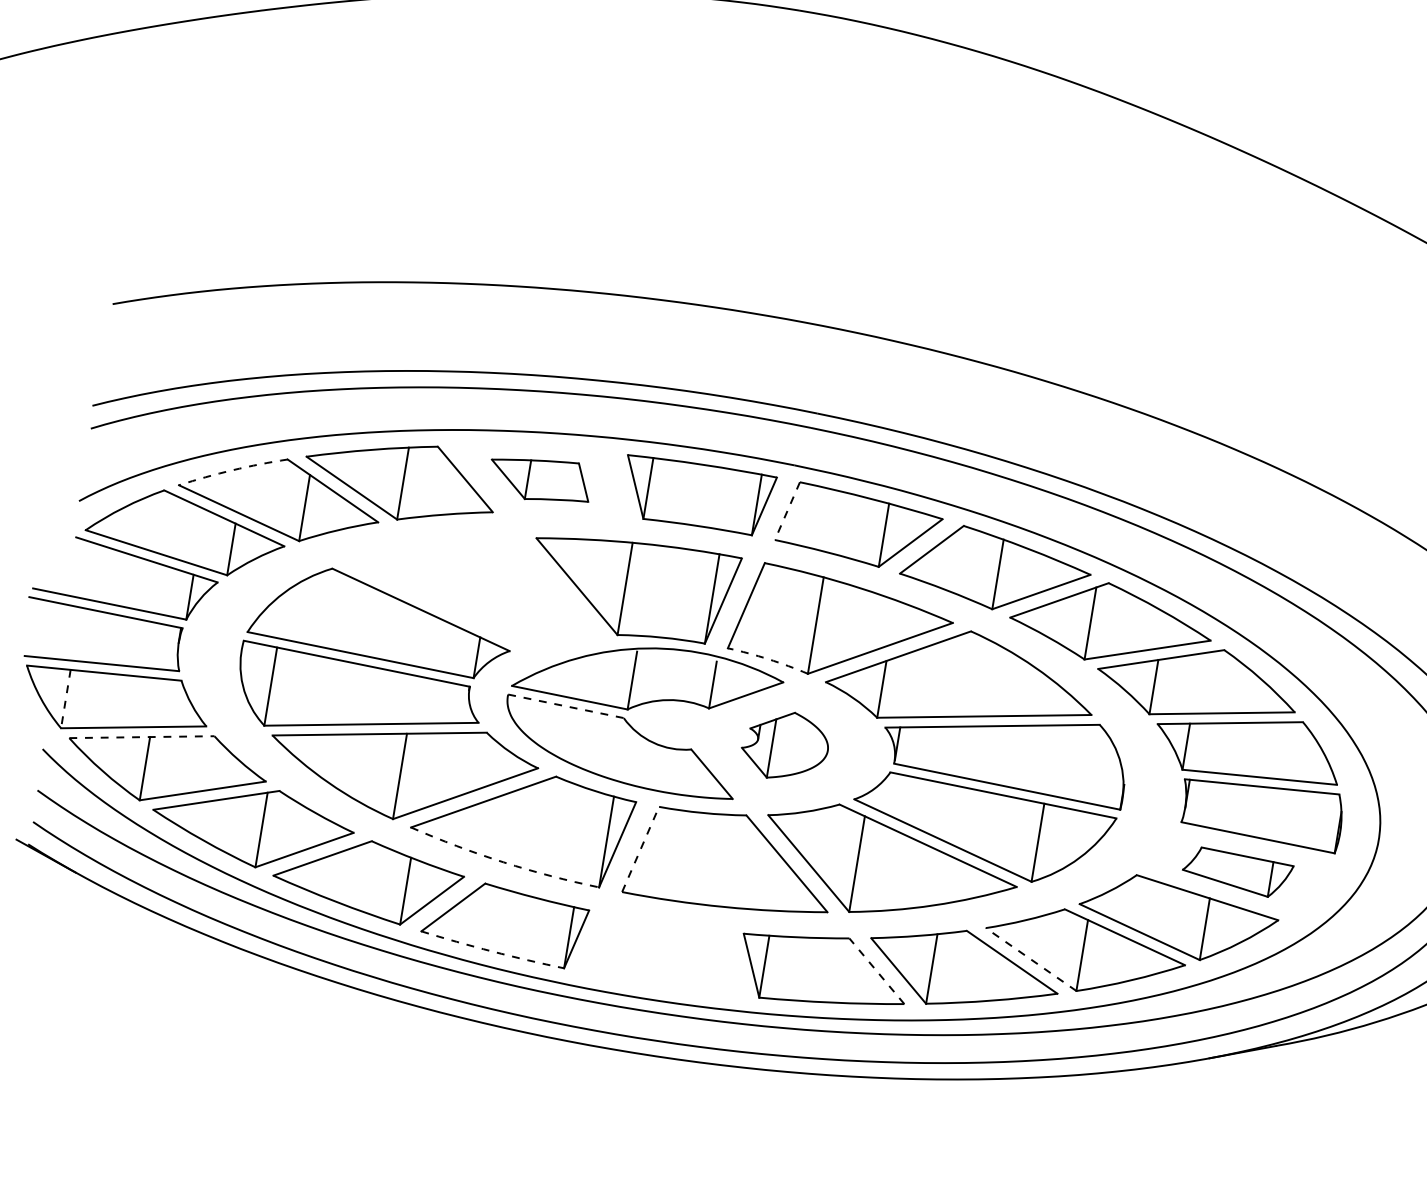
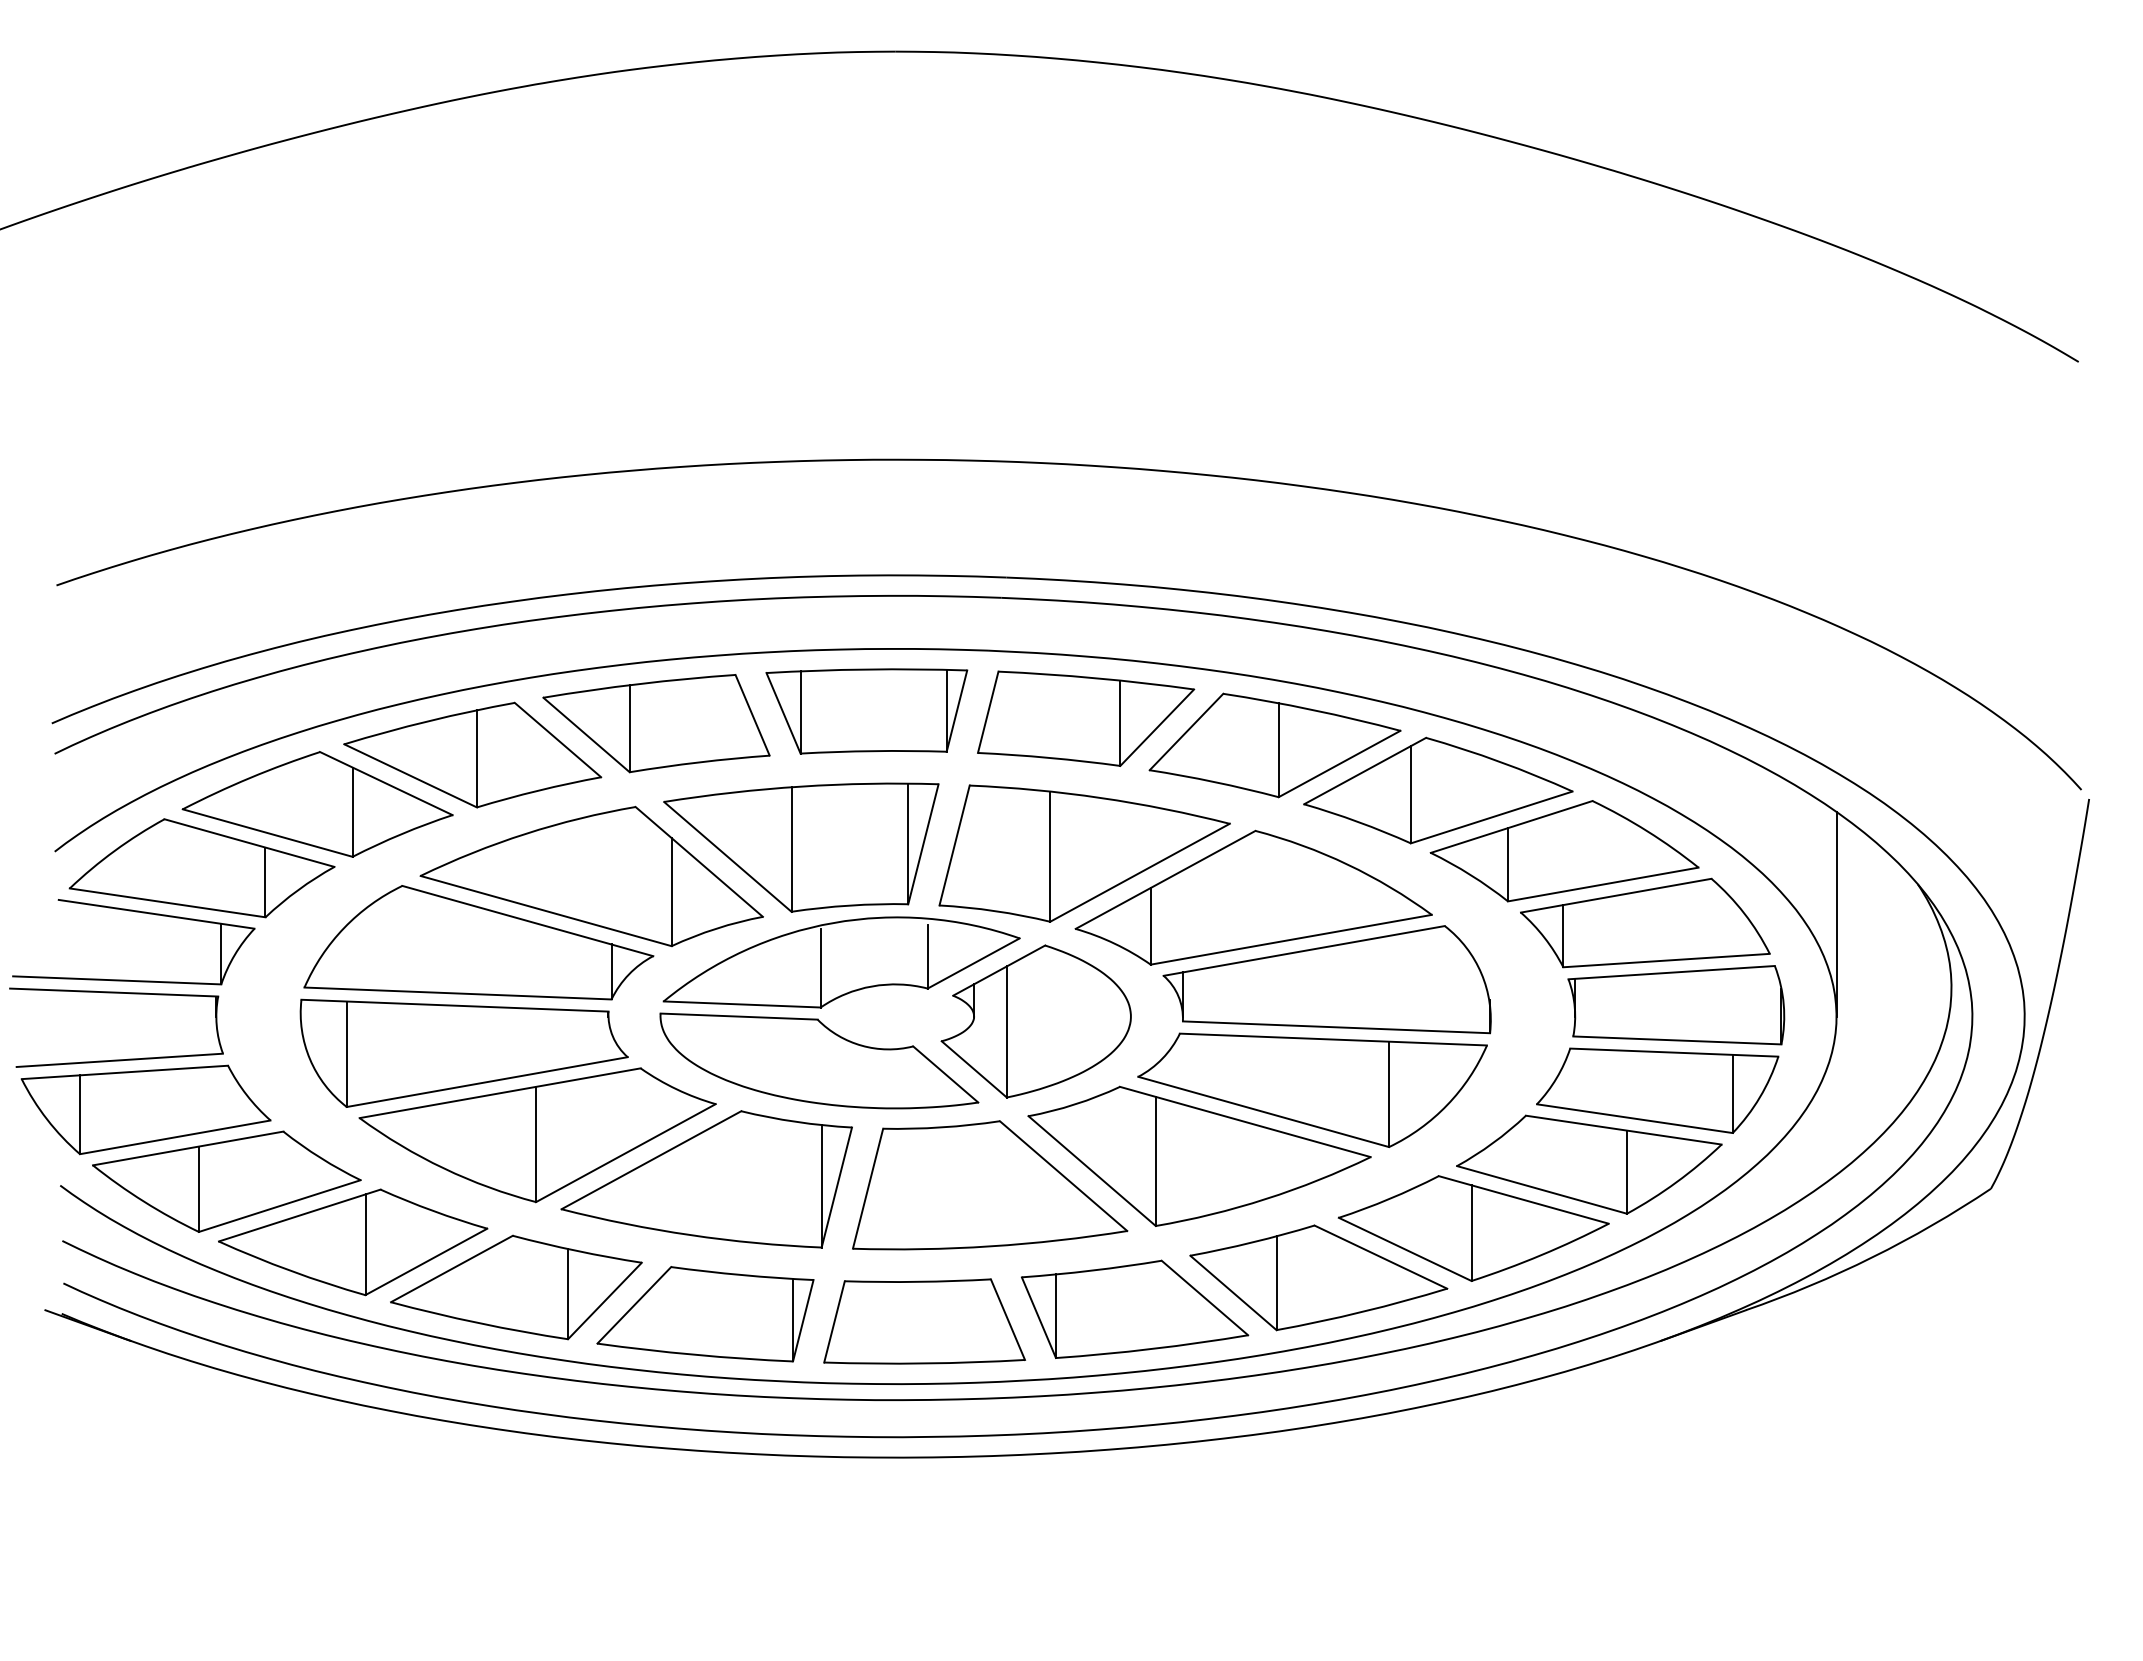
arc: (233, 469) -> (250, 777), dashed -> solid
part: (540, 479) -> (656, 723), size x1.67
line: (787, 511) -> (988, 712), dashed -> solid
part: (473, 584) -> (591, 876), added
arc: (768, 659) -> (995, 911), dashed -> solid
line: (66, 699) -> (80, 1115), dashed -> solid
line: (566, 706) -> (739, 1016), dashed -> solid
line: (142, 737) -> (188, 1148), dashed -> solid
part: (784, 745) -> (1035, 1021), size x1.67
line: (1391, 763) -> (1836, 913), added
line: (640, 849) -> (868, 1188), dashed -> solid
arc: (503, 862) -> (690, 1235), dashed -> solid
part: (1237, 872) -> (1657, 1090), size x1.67
arc: (492, 951) -> (695, 1354), dashed -> solid
part: (666, 954) -> (924, 1321), added
line: (1030, 959) -> (1404, 1249), dashed -> solid
line: (876, 971) -> (1204, 1298), dashed -> solid

